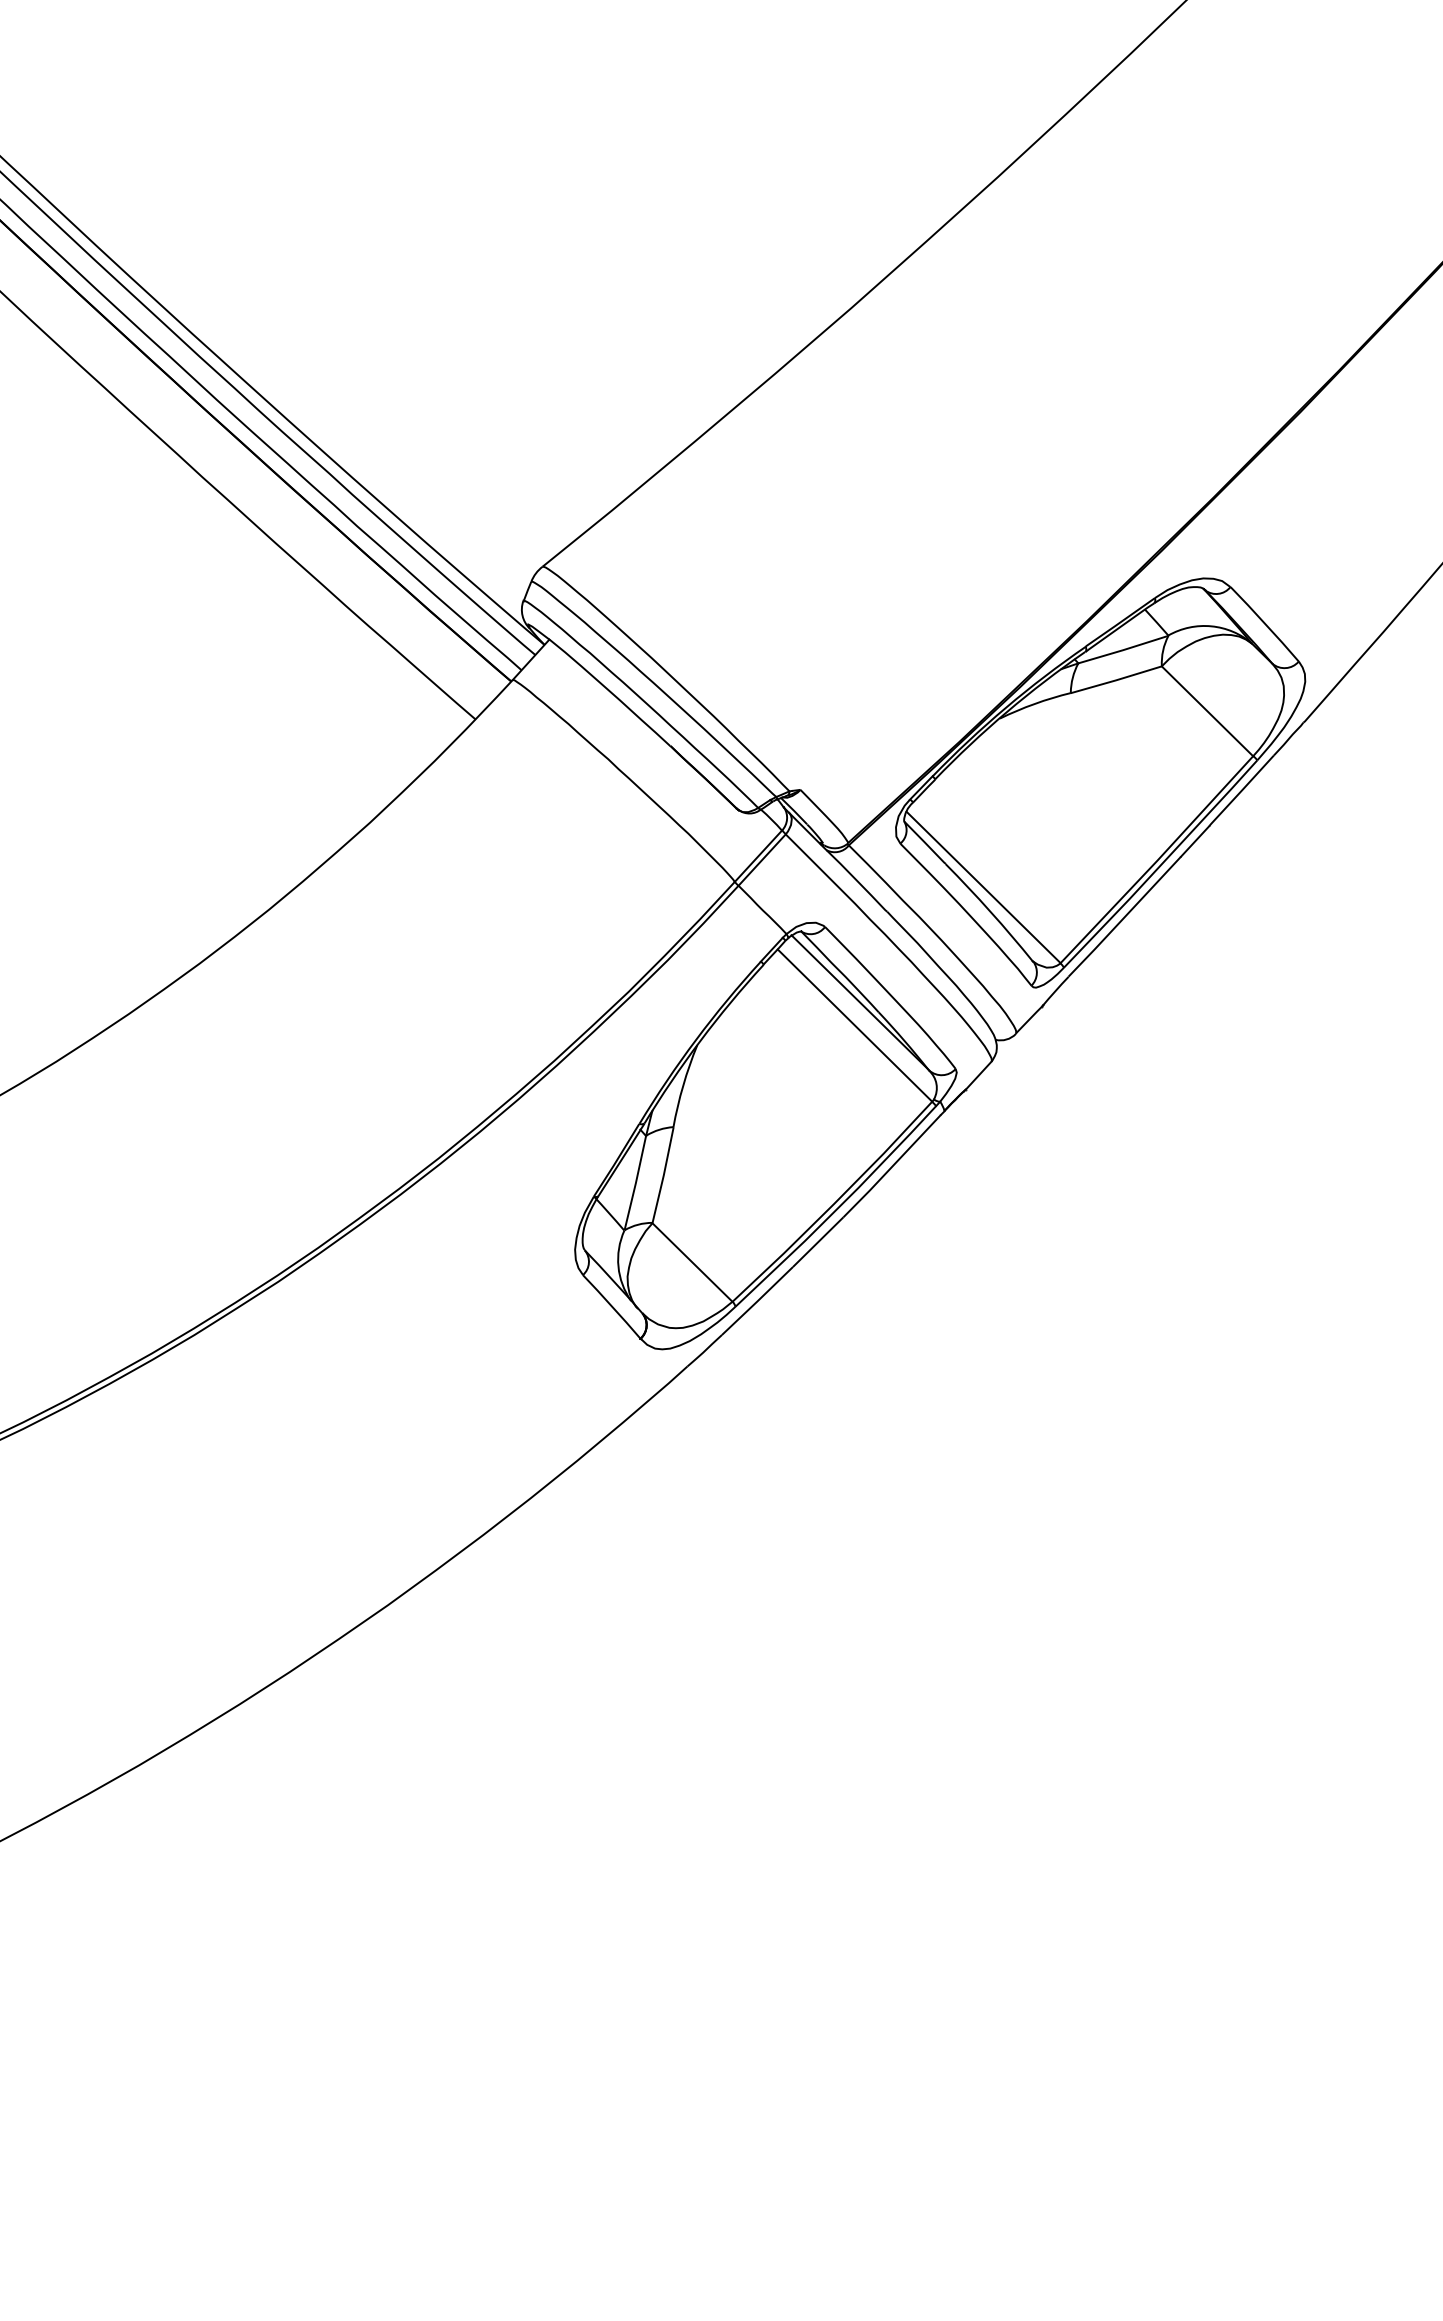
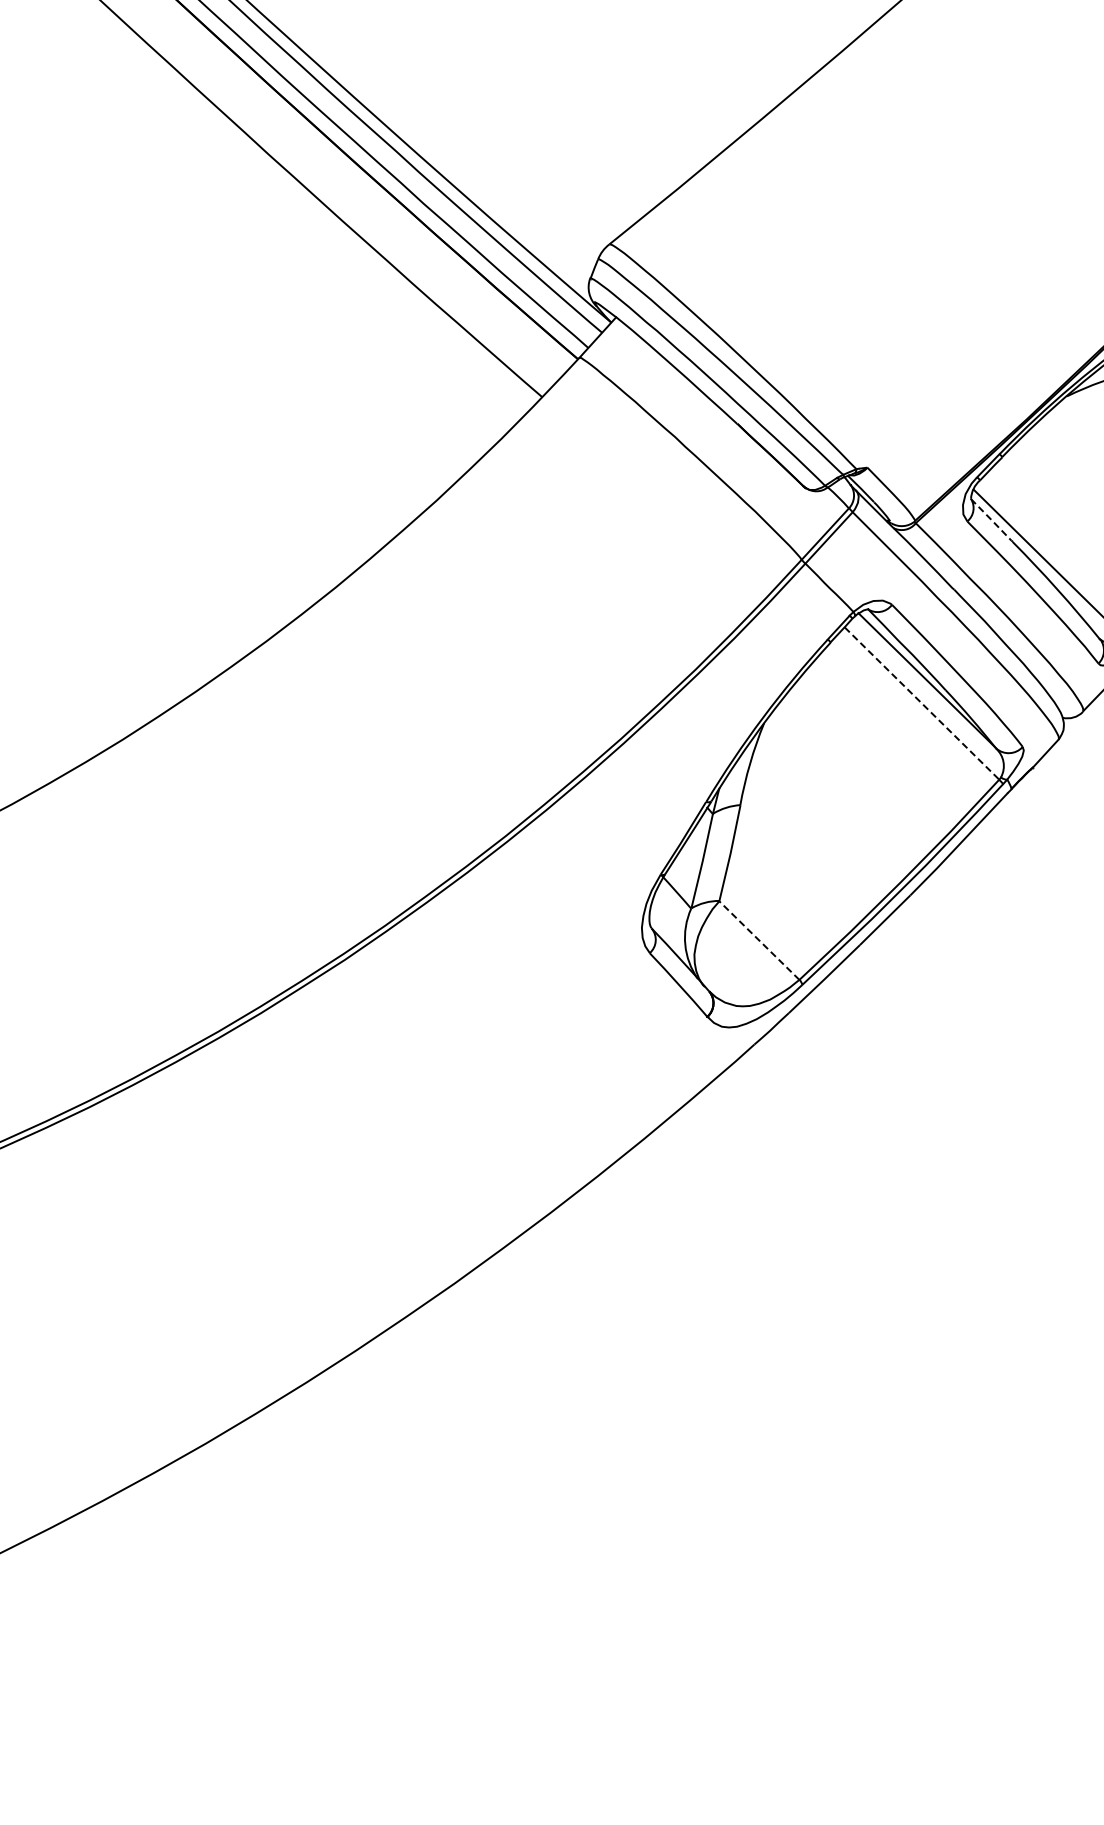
line: (925, 842) -> (992, 520), solid -> dashed
line: (855, 1025) -> (922, 703), solid -> dashed
line: (692, 1262) -> (759, 940), solid -> dashed

